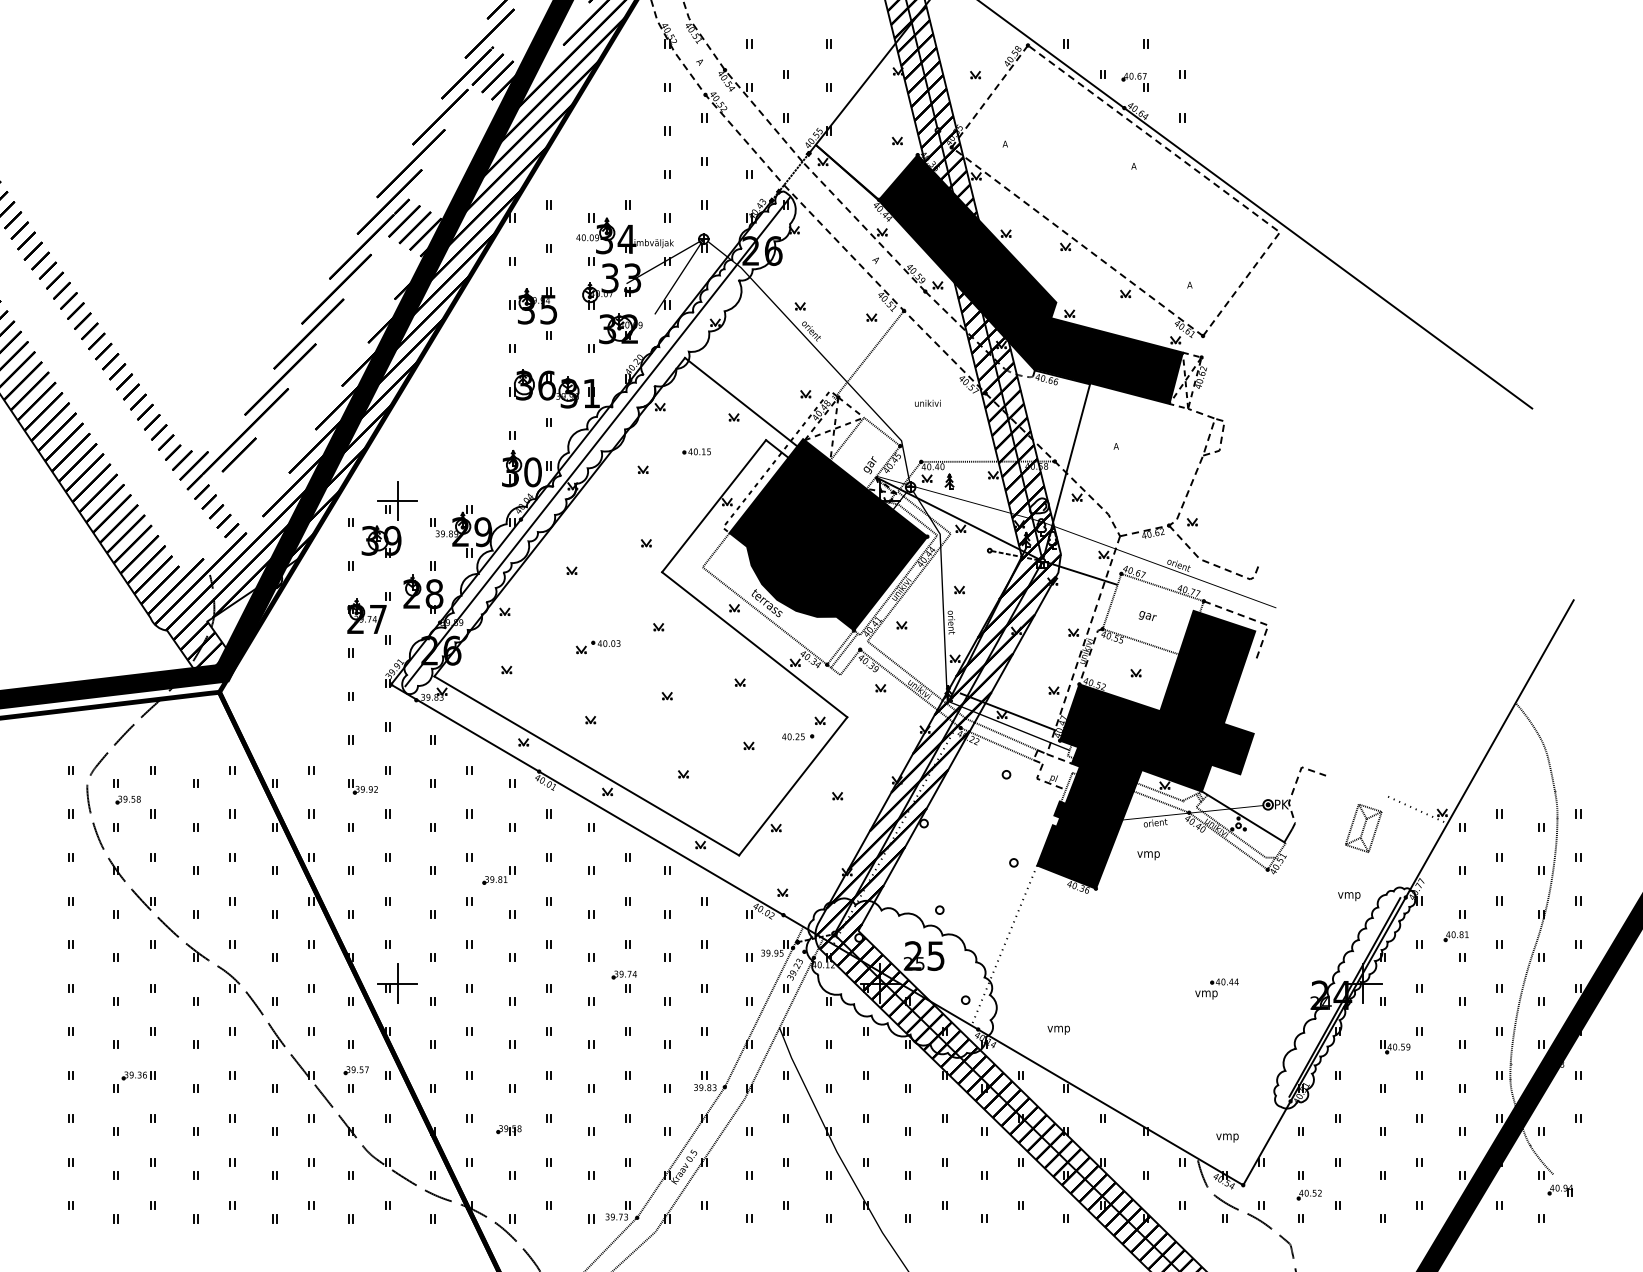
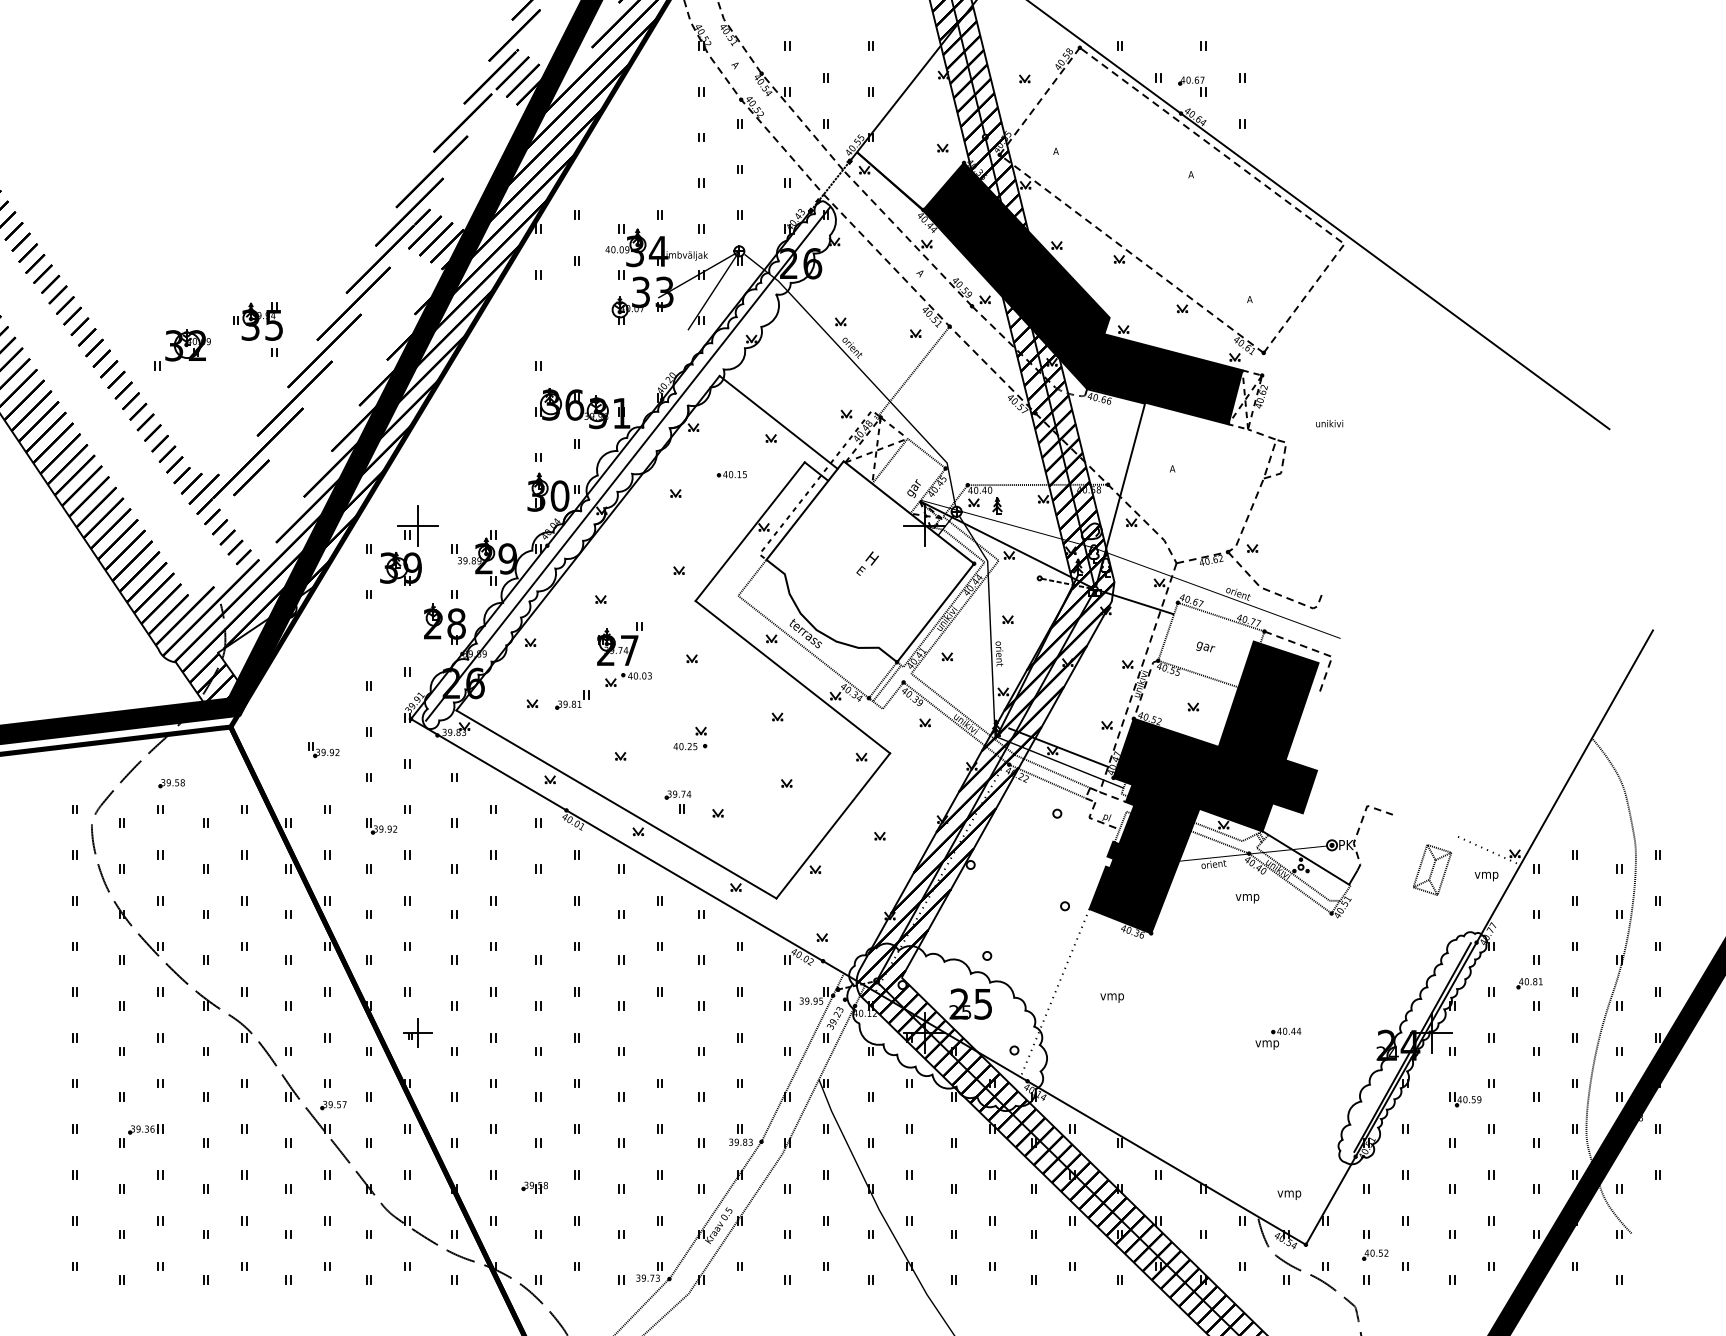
part: (533, 313) -> (258, 329), moved
part: (615, 332) -> (182, 349), moved
text: (927, 402) -> (1329, 422), moved
fill: (828, 534) -> (870, 561), removed
part: (368, 612) -> (619, 643), moved
part: (307, 713) -> (323, 749), added
part: (798, 736) -> (690, 746), moved
part: (127, 799) -> (170, 782), moved
text: (1148, 855) -> (1247, 898), moved
part: (498, 875) -> (572, 700), moved
text: (1349, 896) -> (1486, 876), moved
part: (623, 981) -> (677, 801), moved
part: (397, 983) -> (417, 1032), size x0.7
text: (1058, 1029) -> (1111, 997), moved
part: (355, 1070) -> (332, 1105), moved
part: (1559, 1190) -> (1638, 1250), removed

